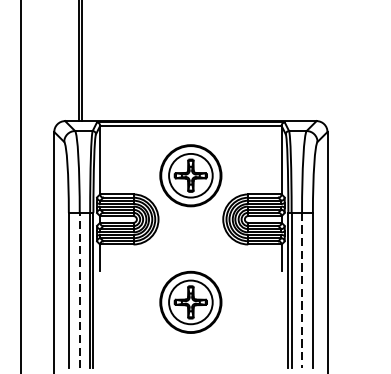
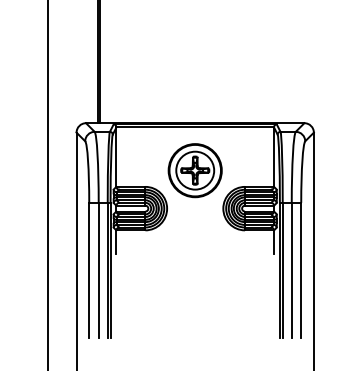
line: (79, 289) -> (98, 269), dashed -> solid
line: (301, 290) -> (291, 270), dashed -> solid
part: (190, 302) -> (194, 280), removed

